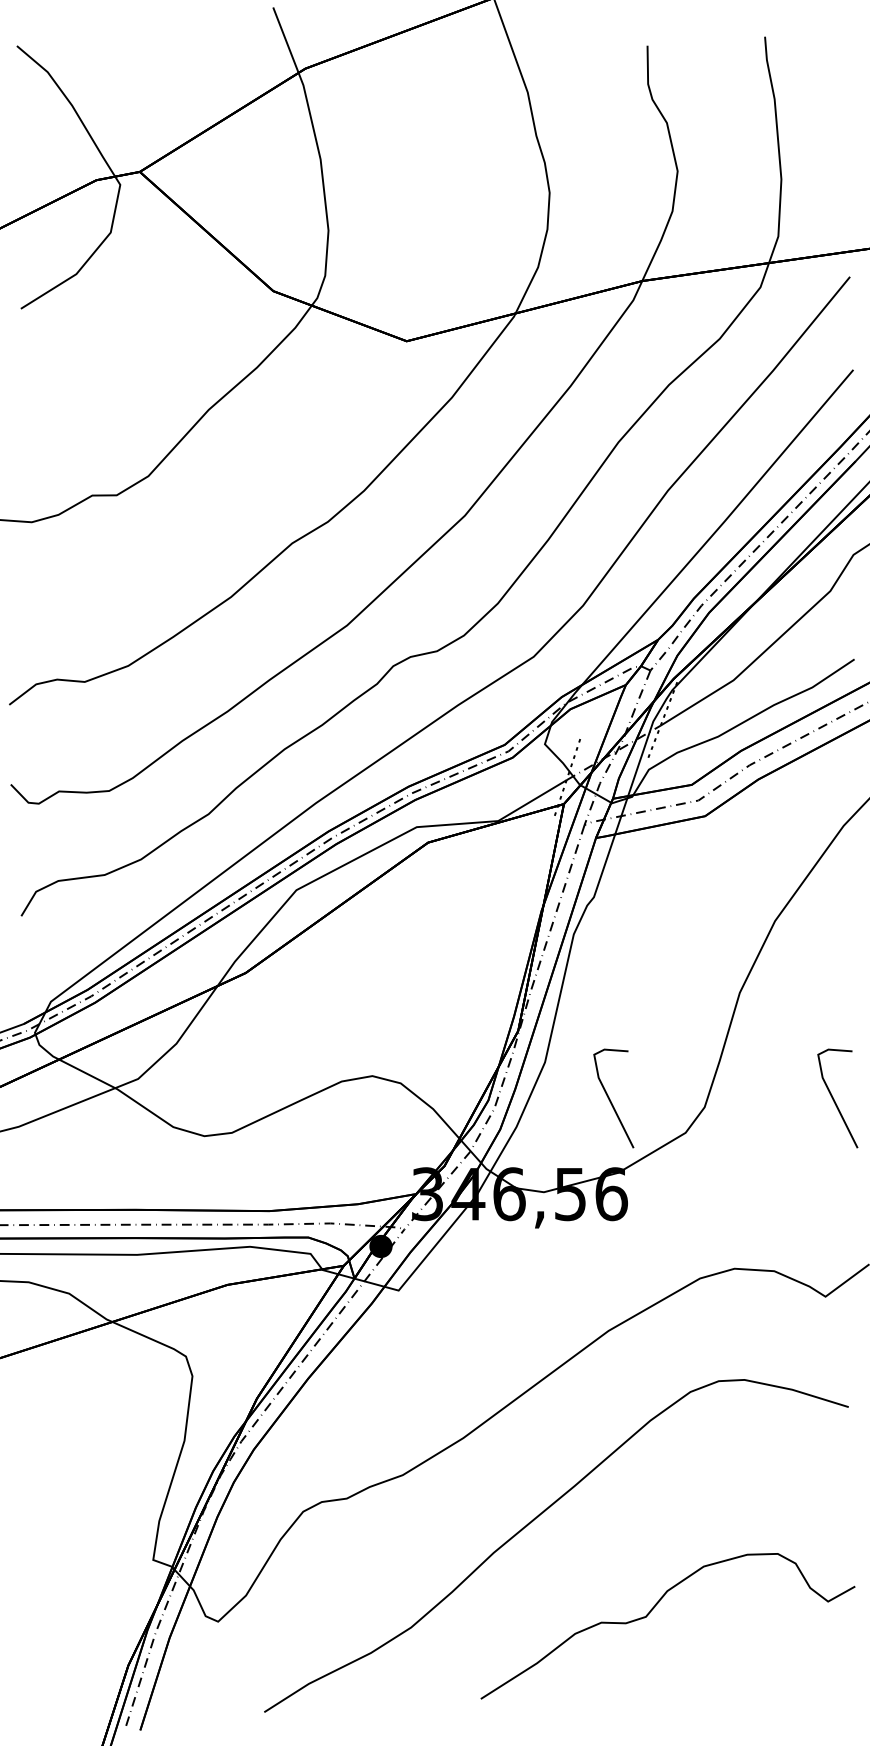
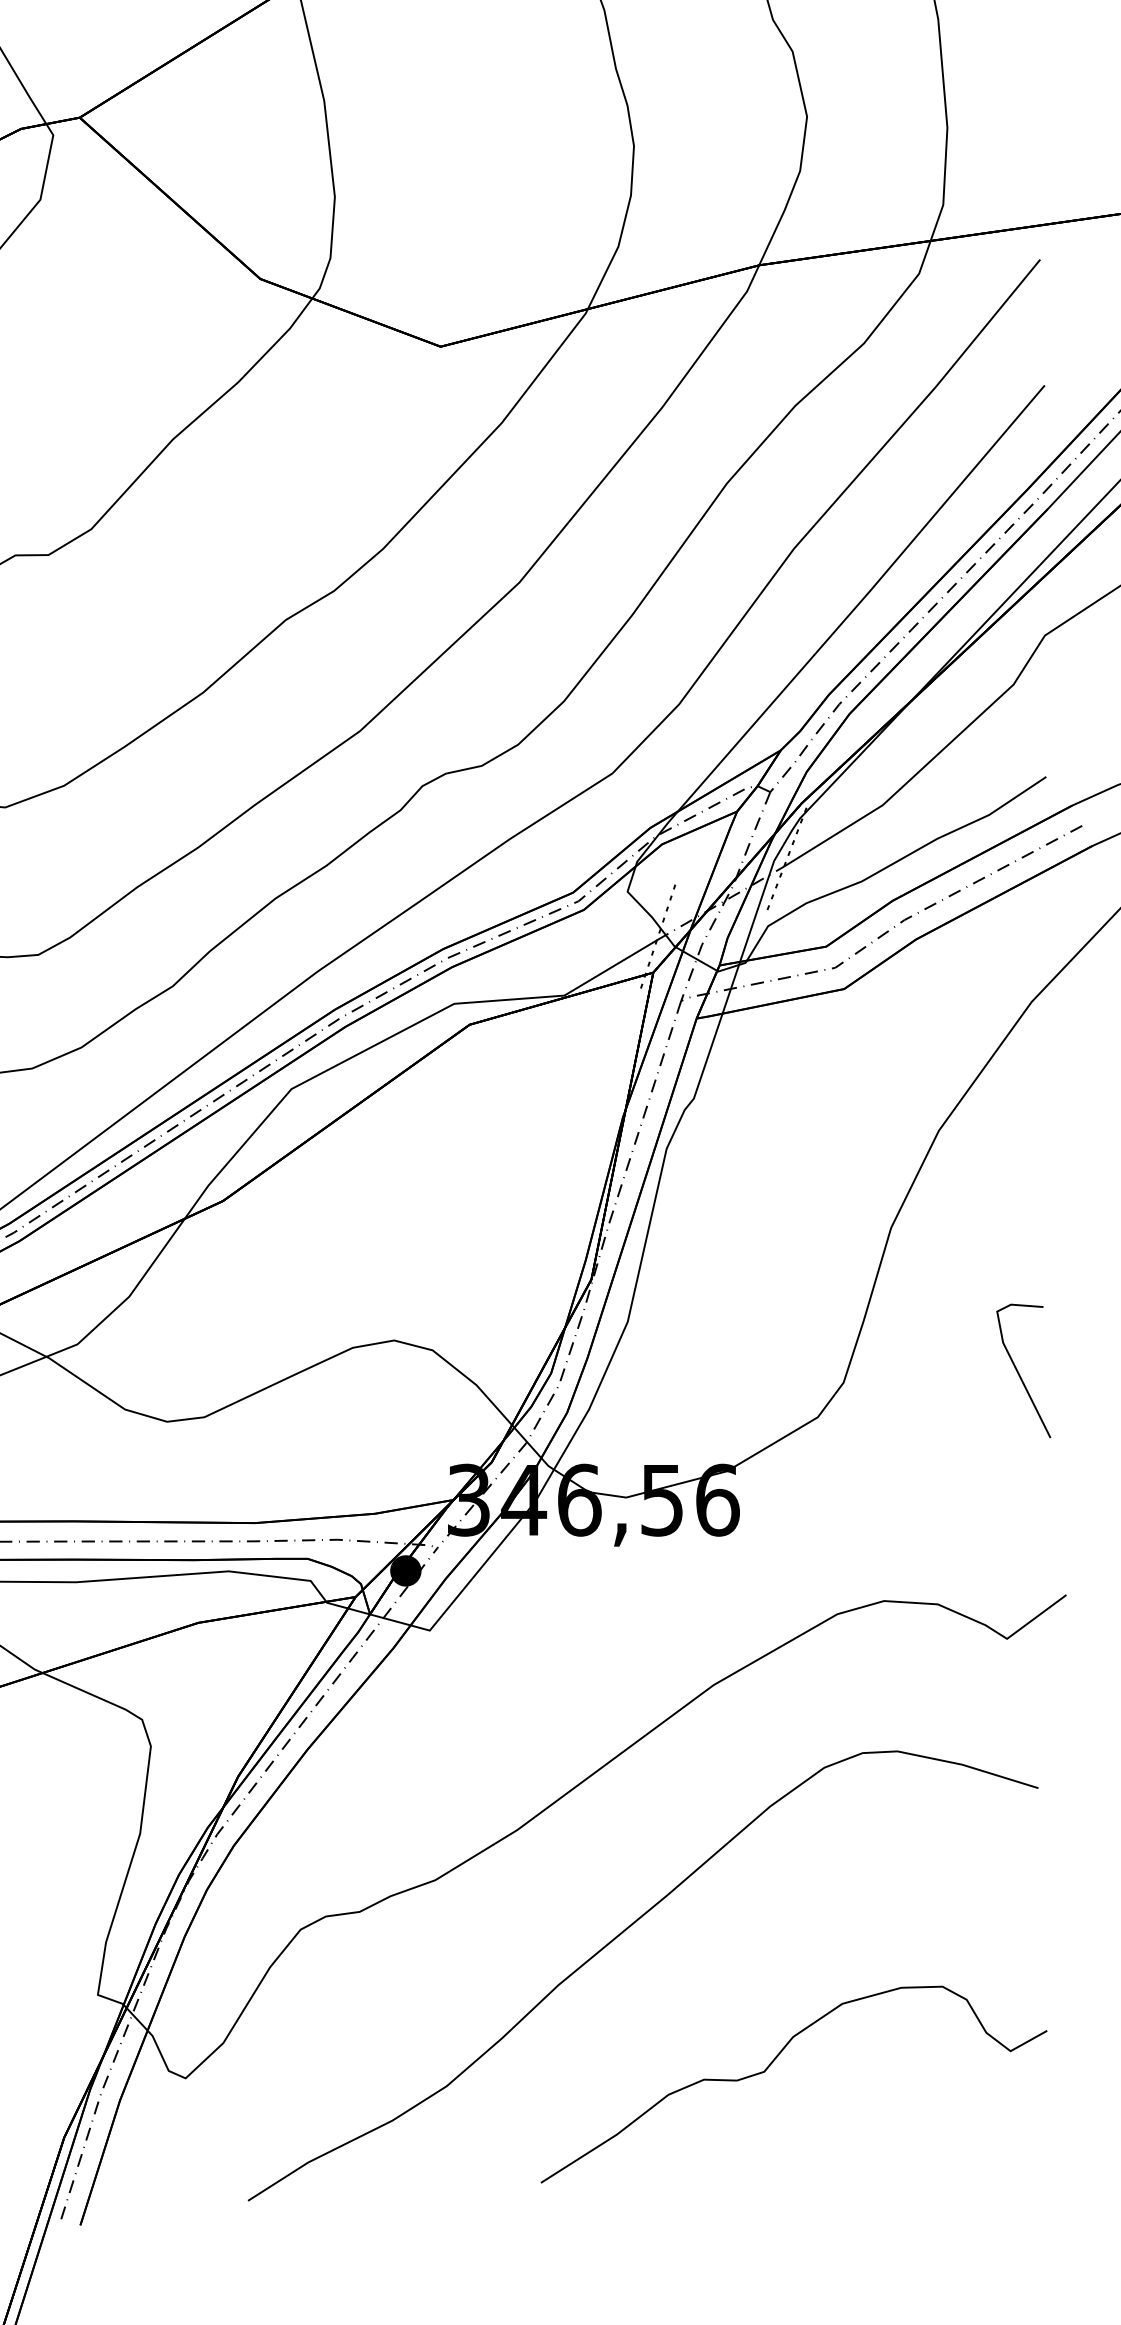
line: (610, 1099) -> (716, 1372), removed

